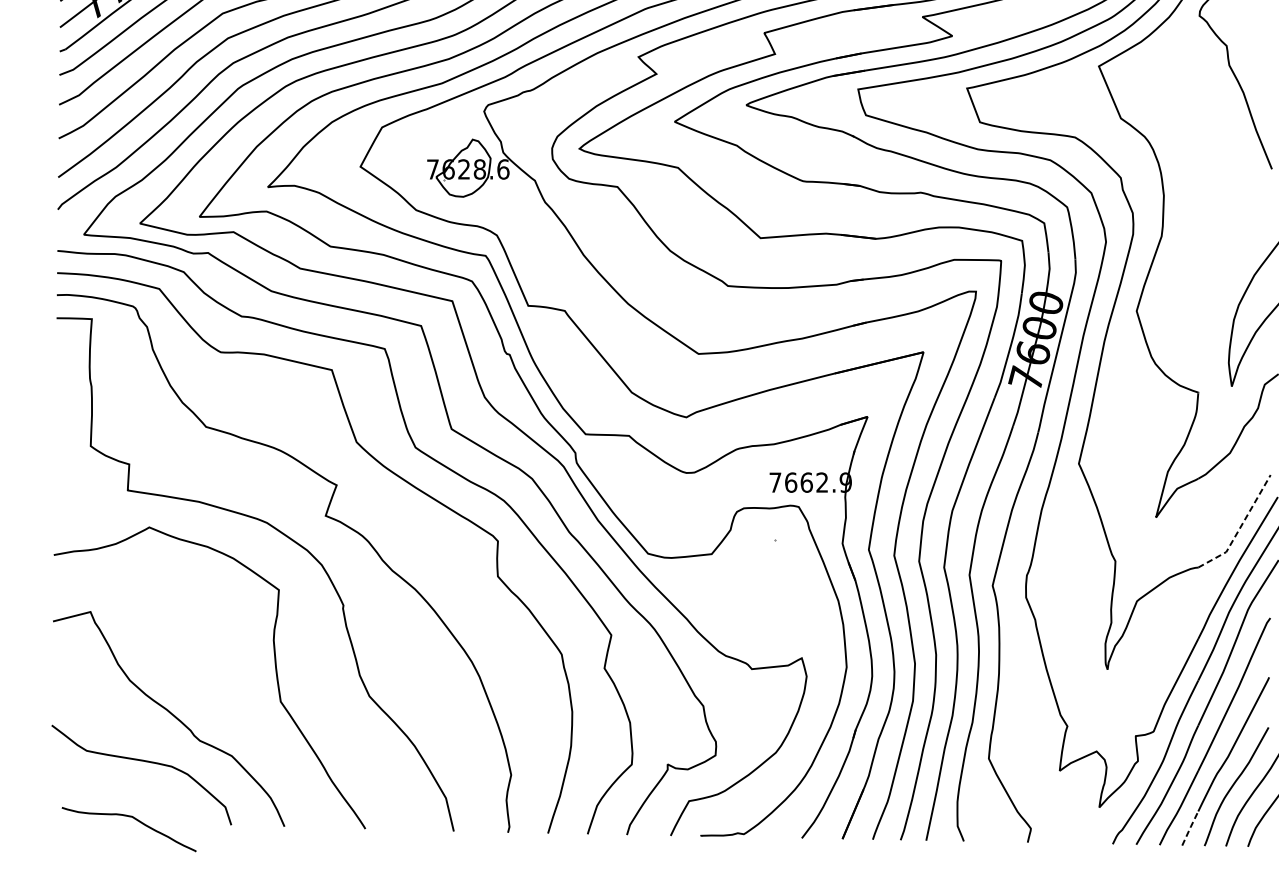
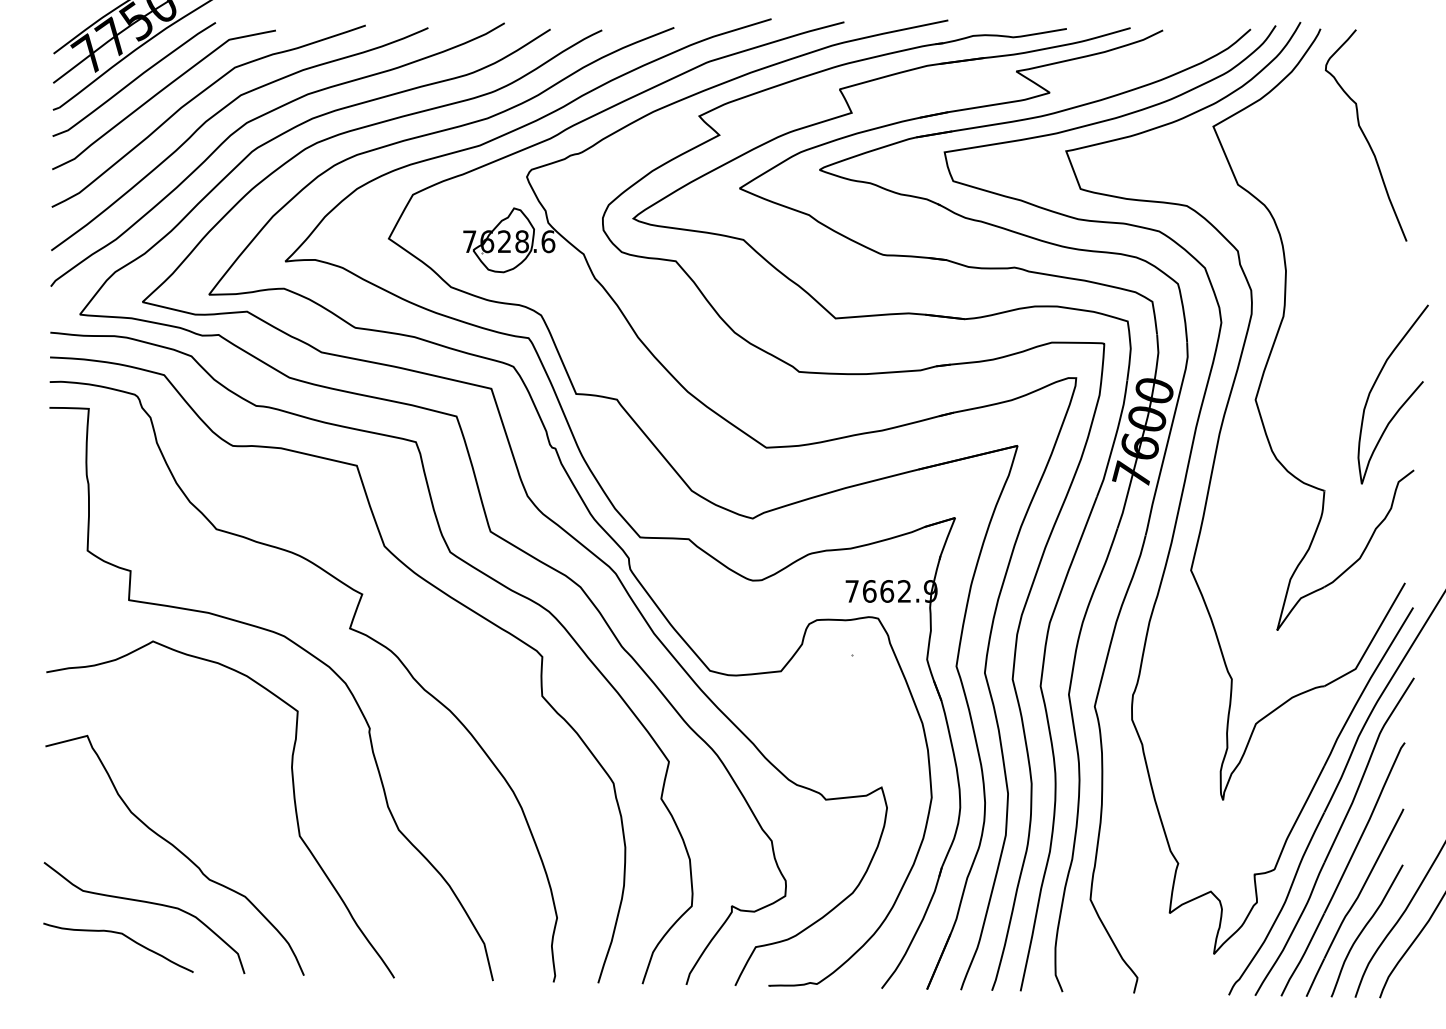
line: (1240, 528) -> (1371, 642), dashed -> solid
curve: (134, 819) -> (124, 936), moved
line: (1190, 827) -> (1315, 976), dashed -> solid

